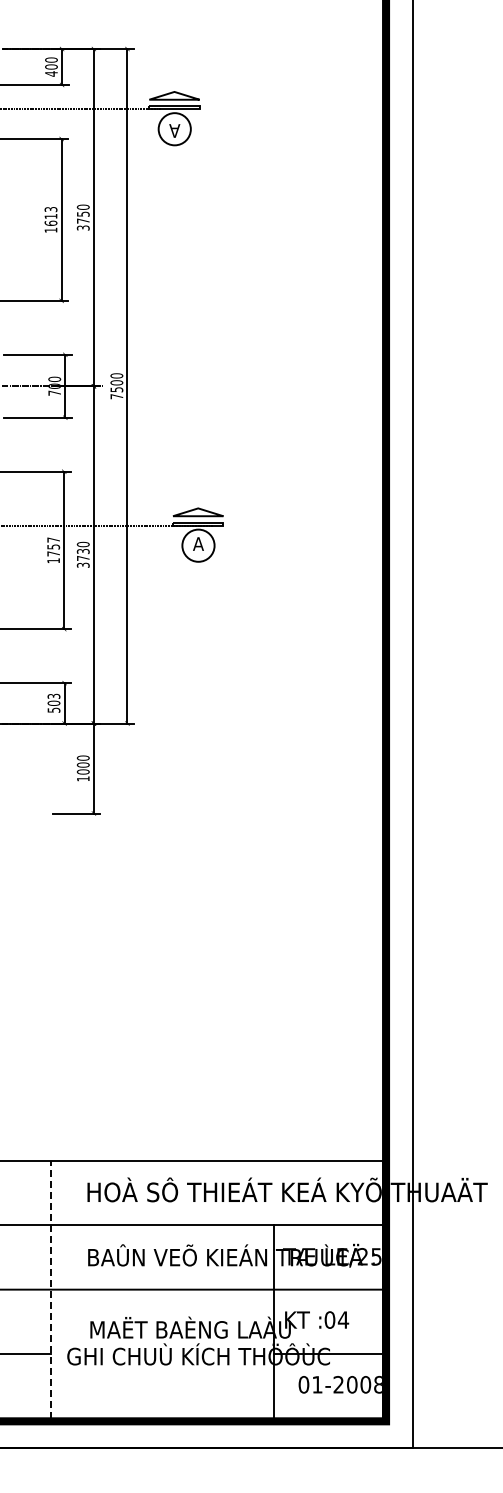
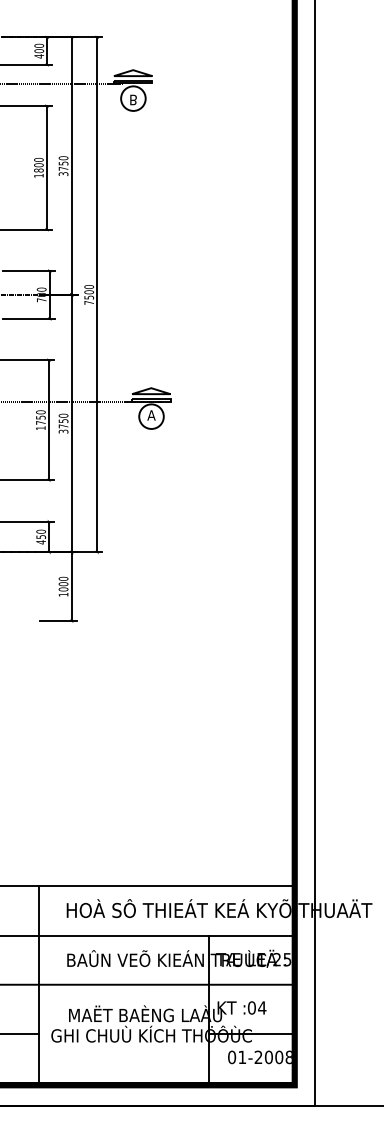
text: (174, 130) -> (133, 99), A -> B
text: (50, 215) -> (38, 164), 1613 -> 1800
text: (53, 539) -> (40, 411), 1757 -> 1750
text: (82, 551) -> (62, 421), 3730 -> 3750
text: (53, 703) -> (40, 537), 503 -> 450
line: (51, 1289) -> (39, 984), dashed -> solid

